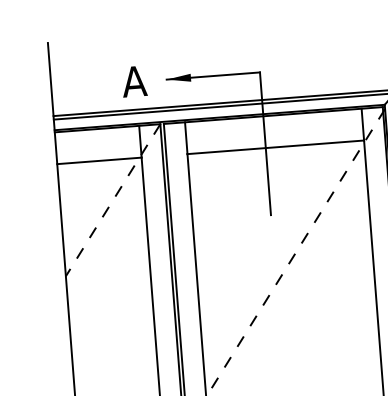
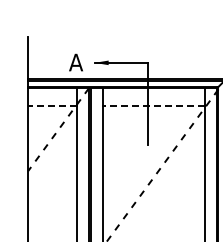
line: (276, 147) -> (154, 106), solid -> dashed
line: (99, 160) -> (52, 106), solid -> dashed

